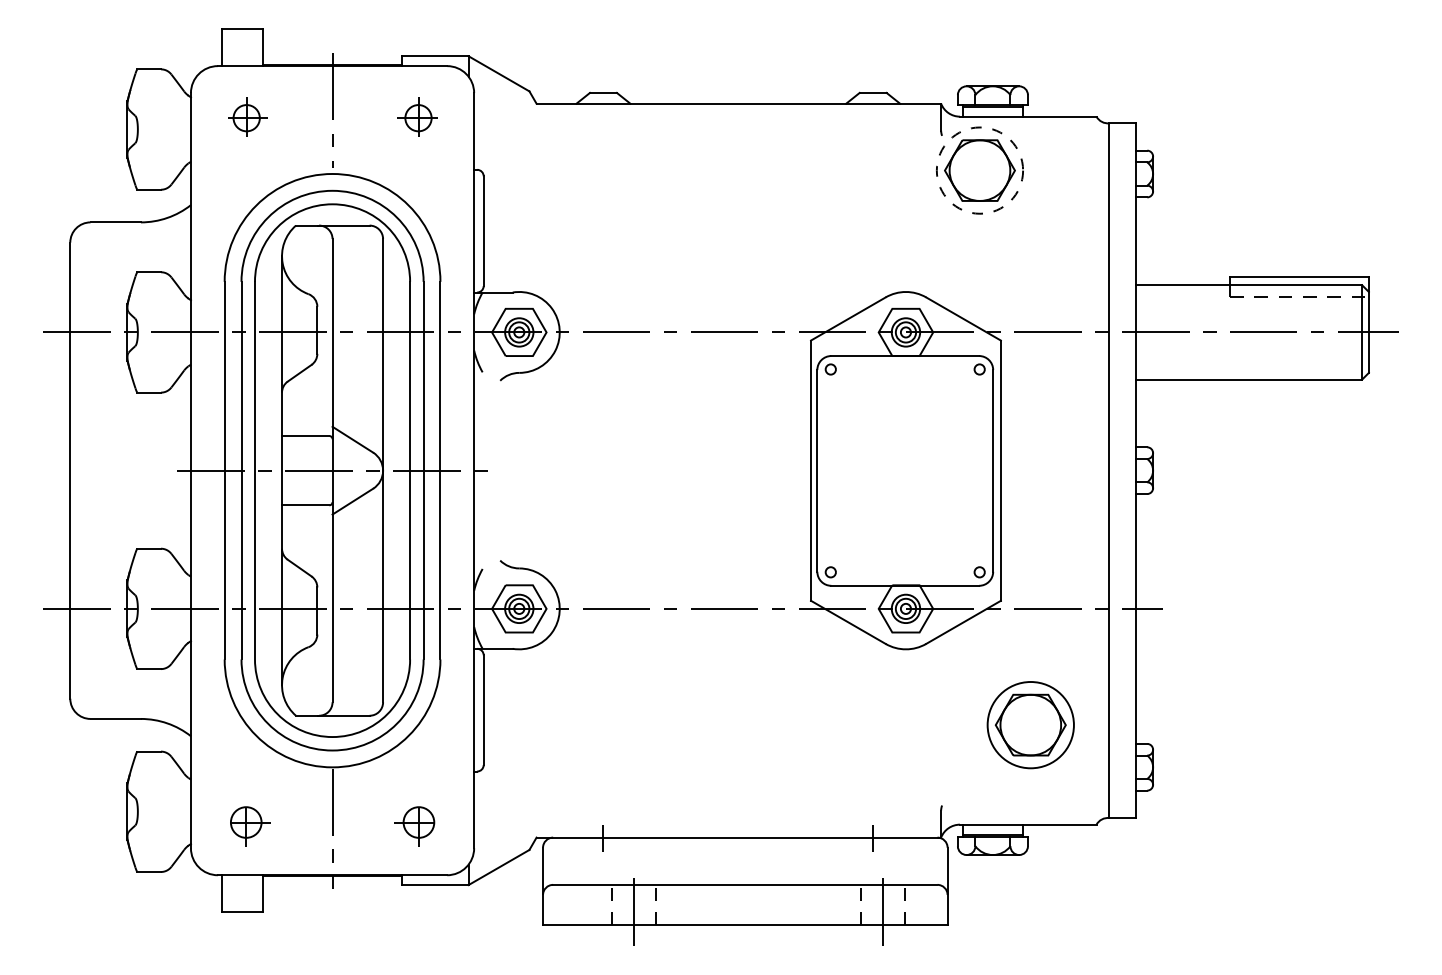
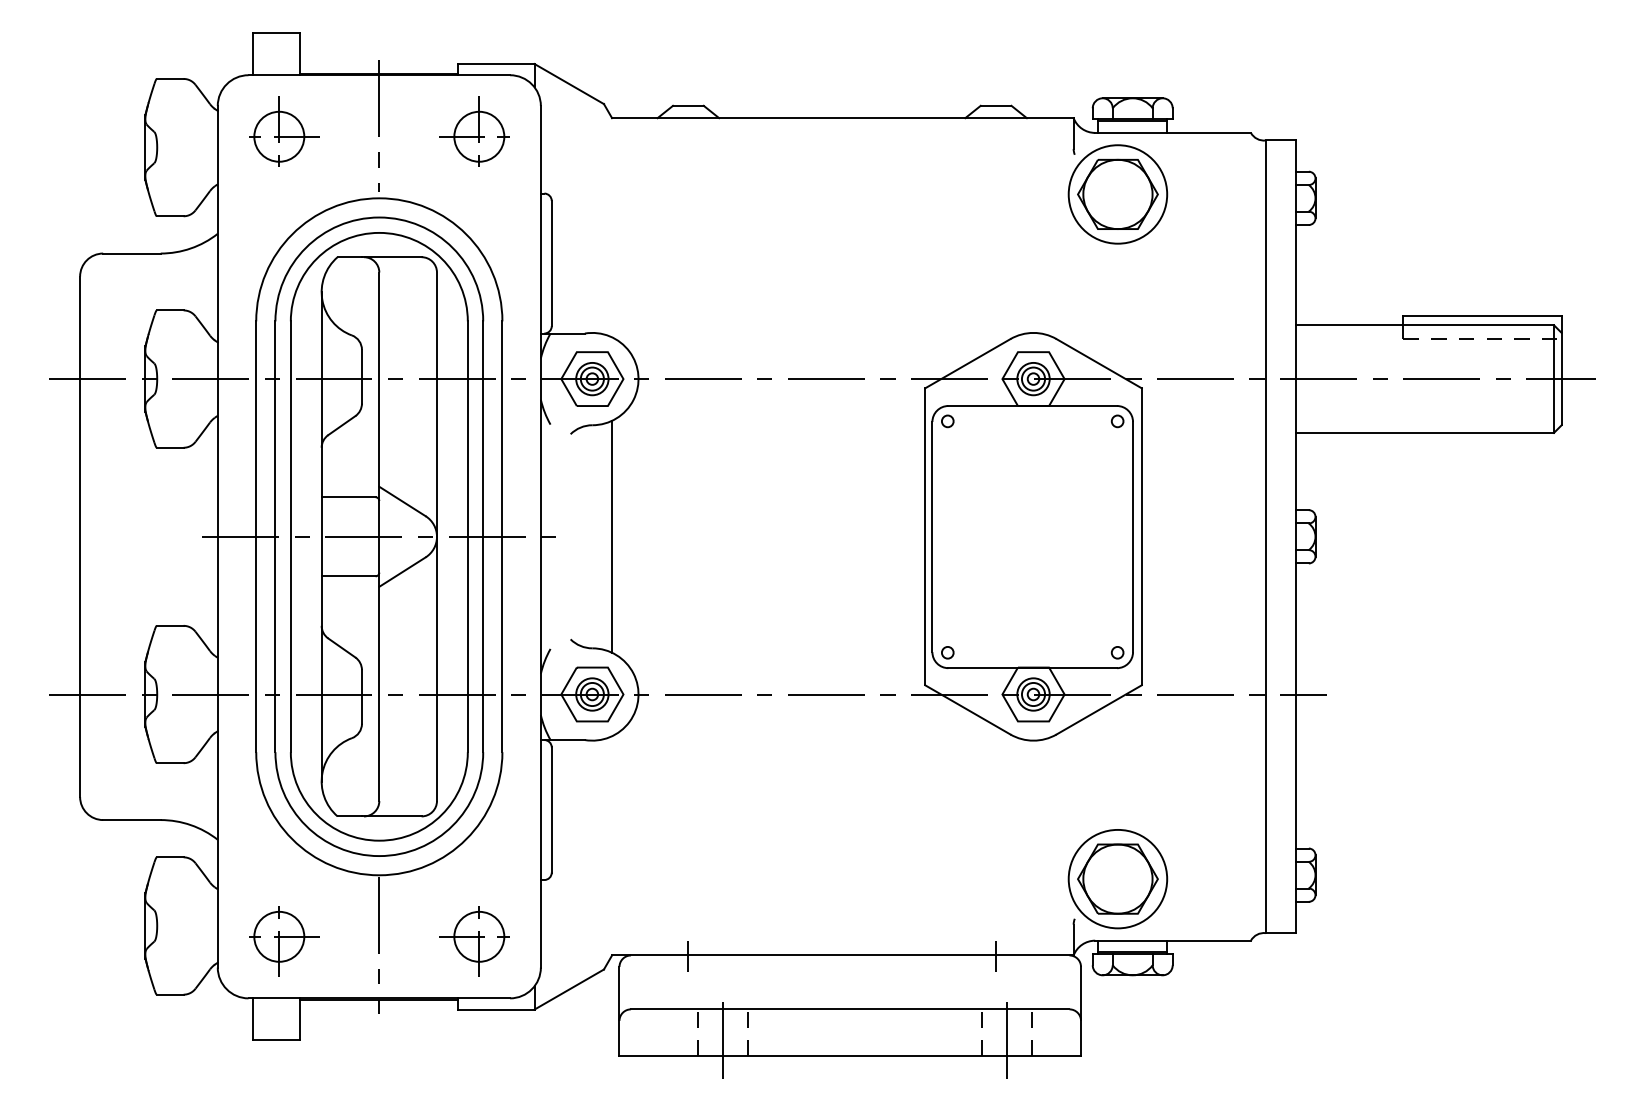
part: (249, 115) -> (284, 131), size x1.67
part: (415, 115) -> (474, 131), size x1.67
circle: (979, 170) -> (1117, 194), dashed -> solid
line: (536, 470) -> (612, 536), added
part: (1030, 725) -> (1117, 879), moved
part: (249, 825) -> (284, 941), size x1.43
part: (415, 825) -> (474, 941), size x1.43

